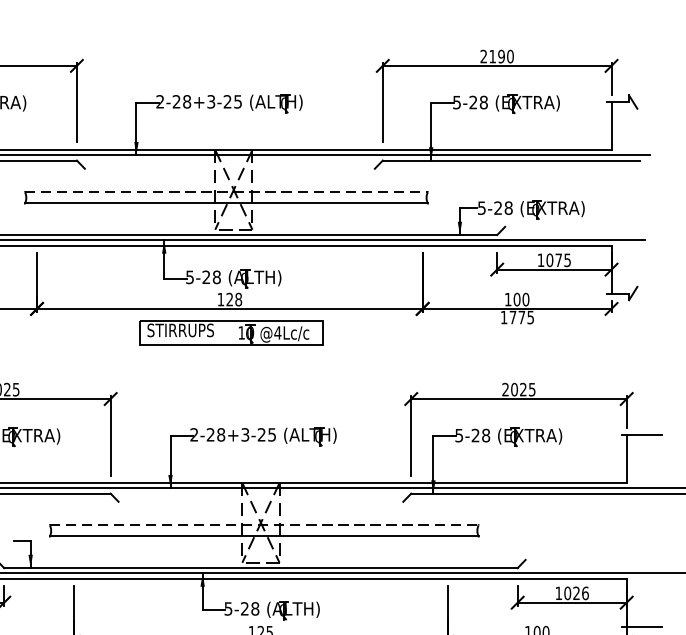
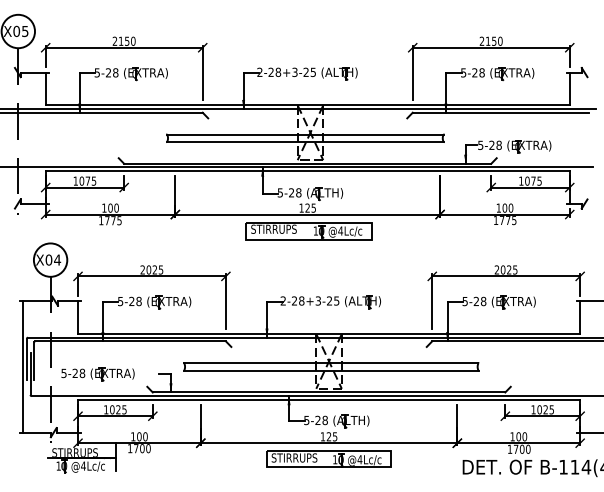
text: (500, 55) -> (493, 40), 2190 -> 2150
line: (226, 192) -> (305, 134), dashed -> solid
text: (238, 298) -> (313, 207), 128 -> 125
line: (264, 525) -> (331, 363), dashed -> solid
text: (584, 592) -> (551, 409), 1026 -> 1025

